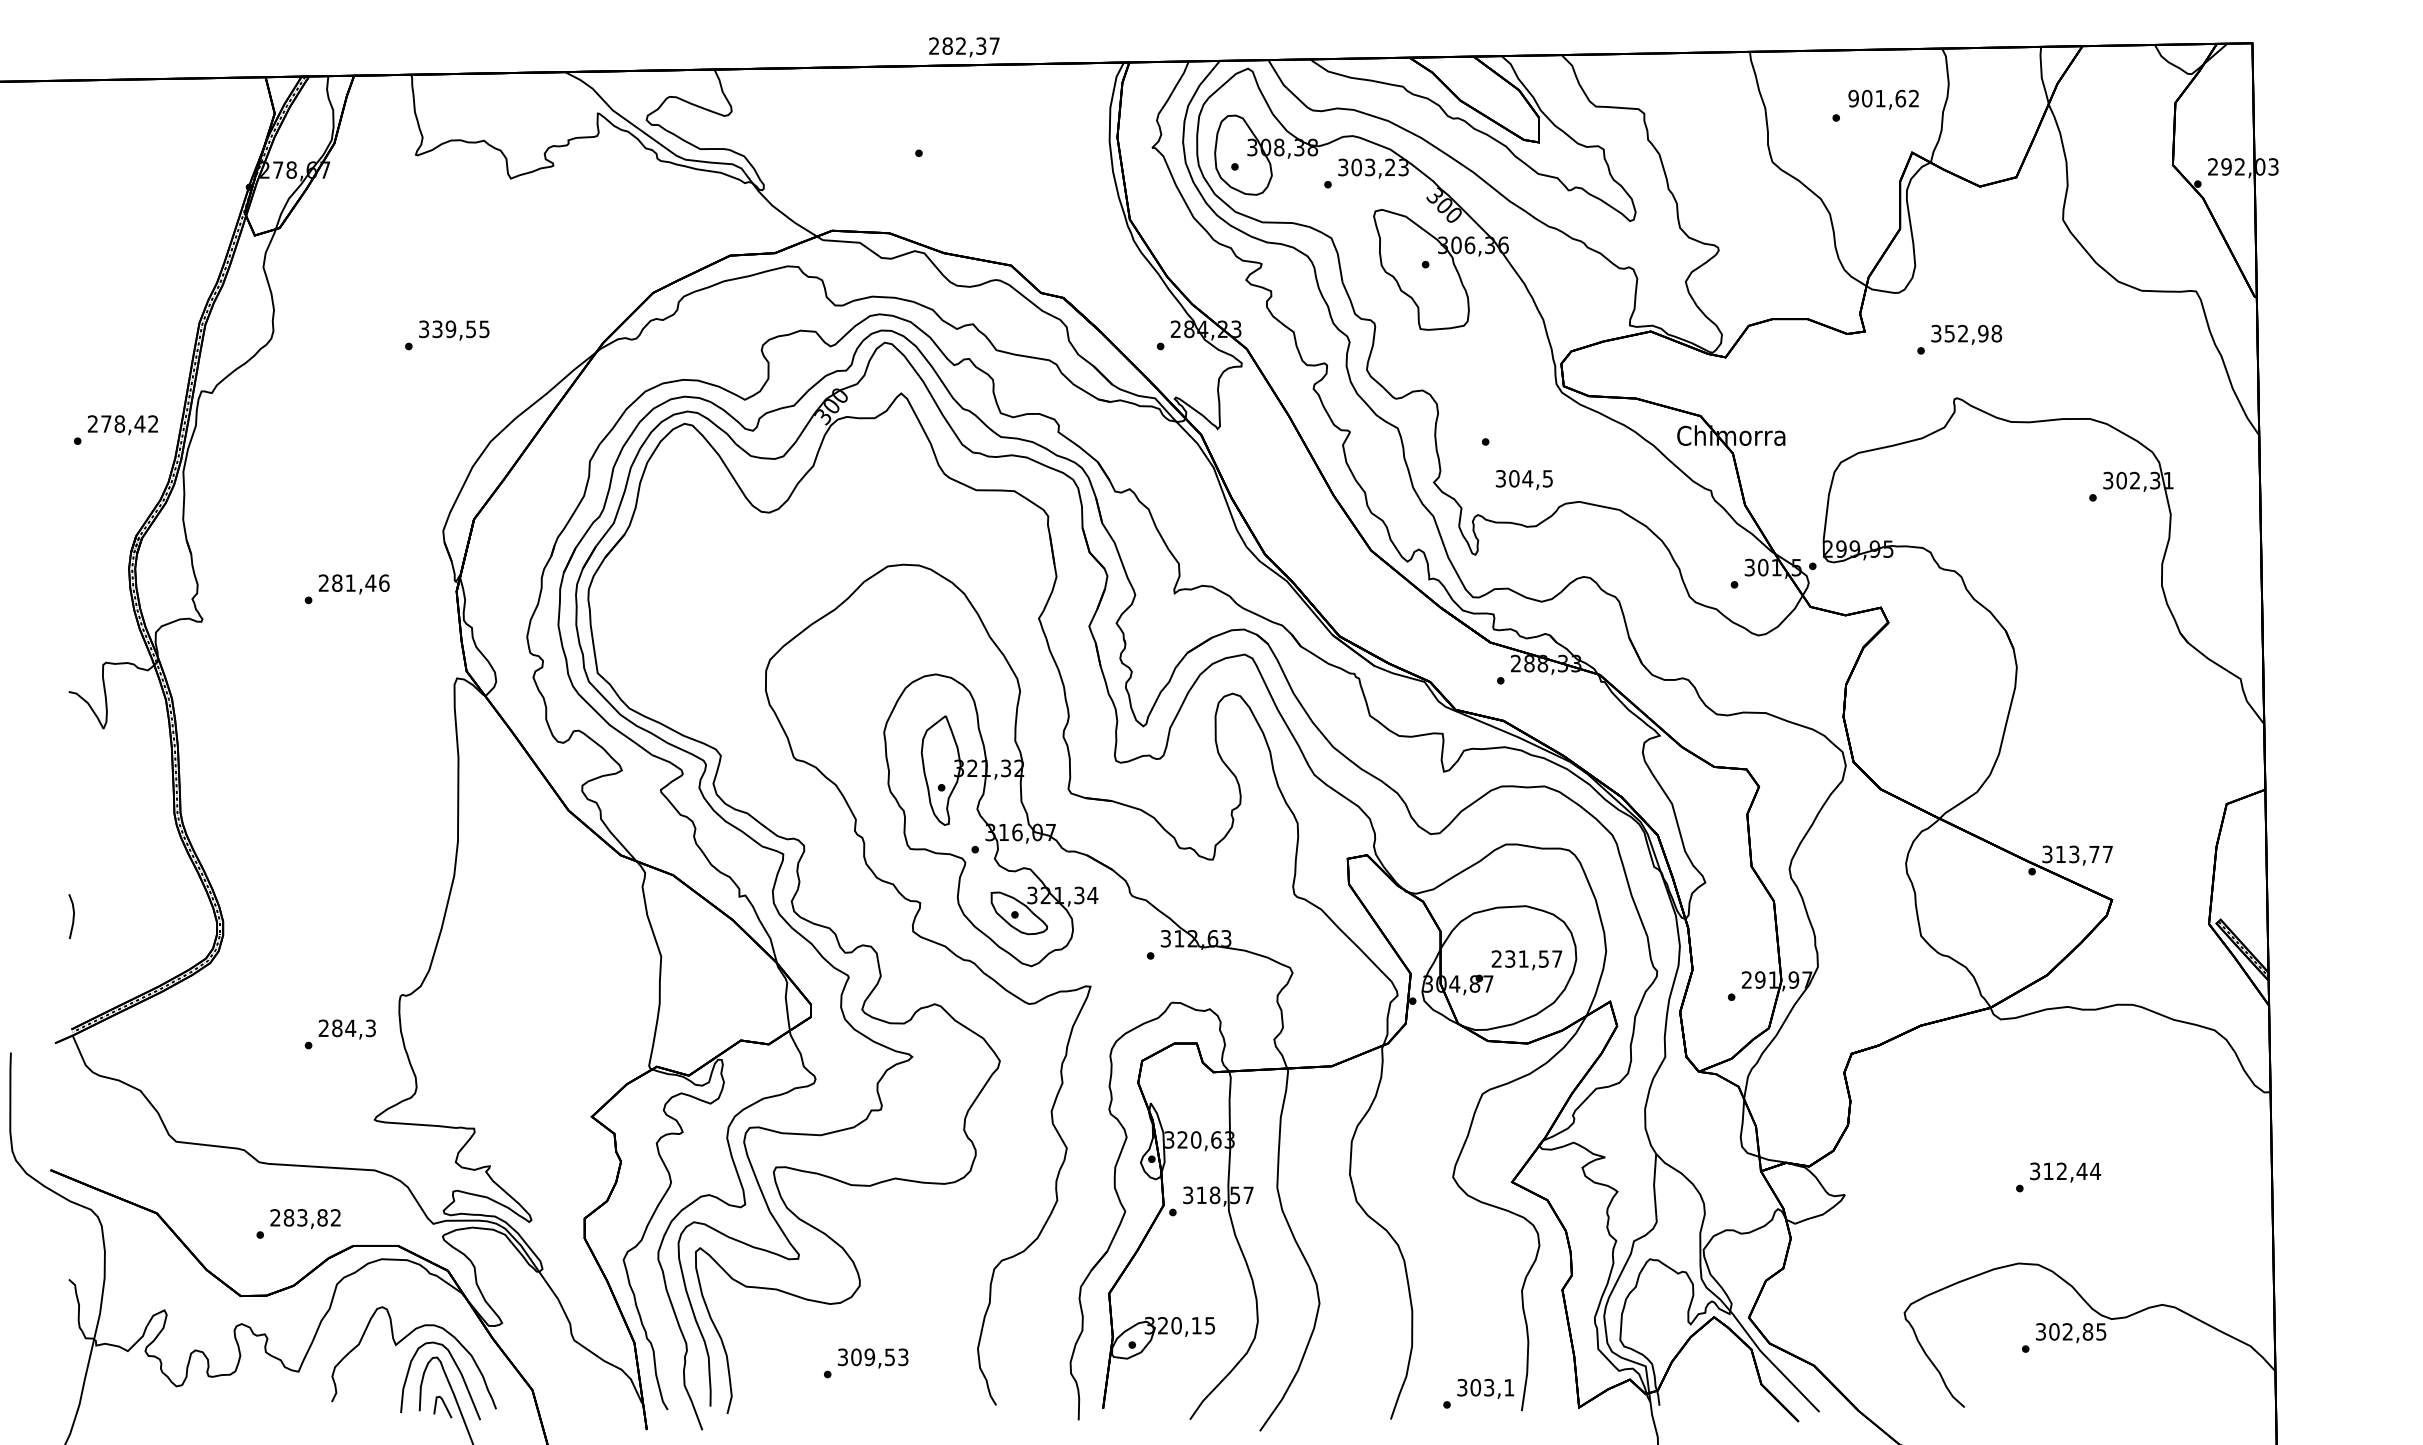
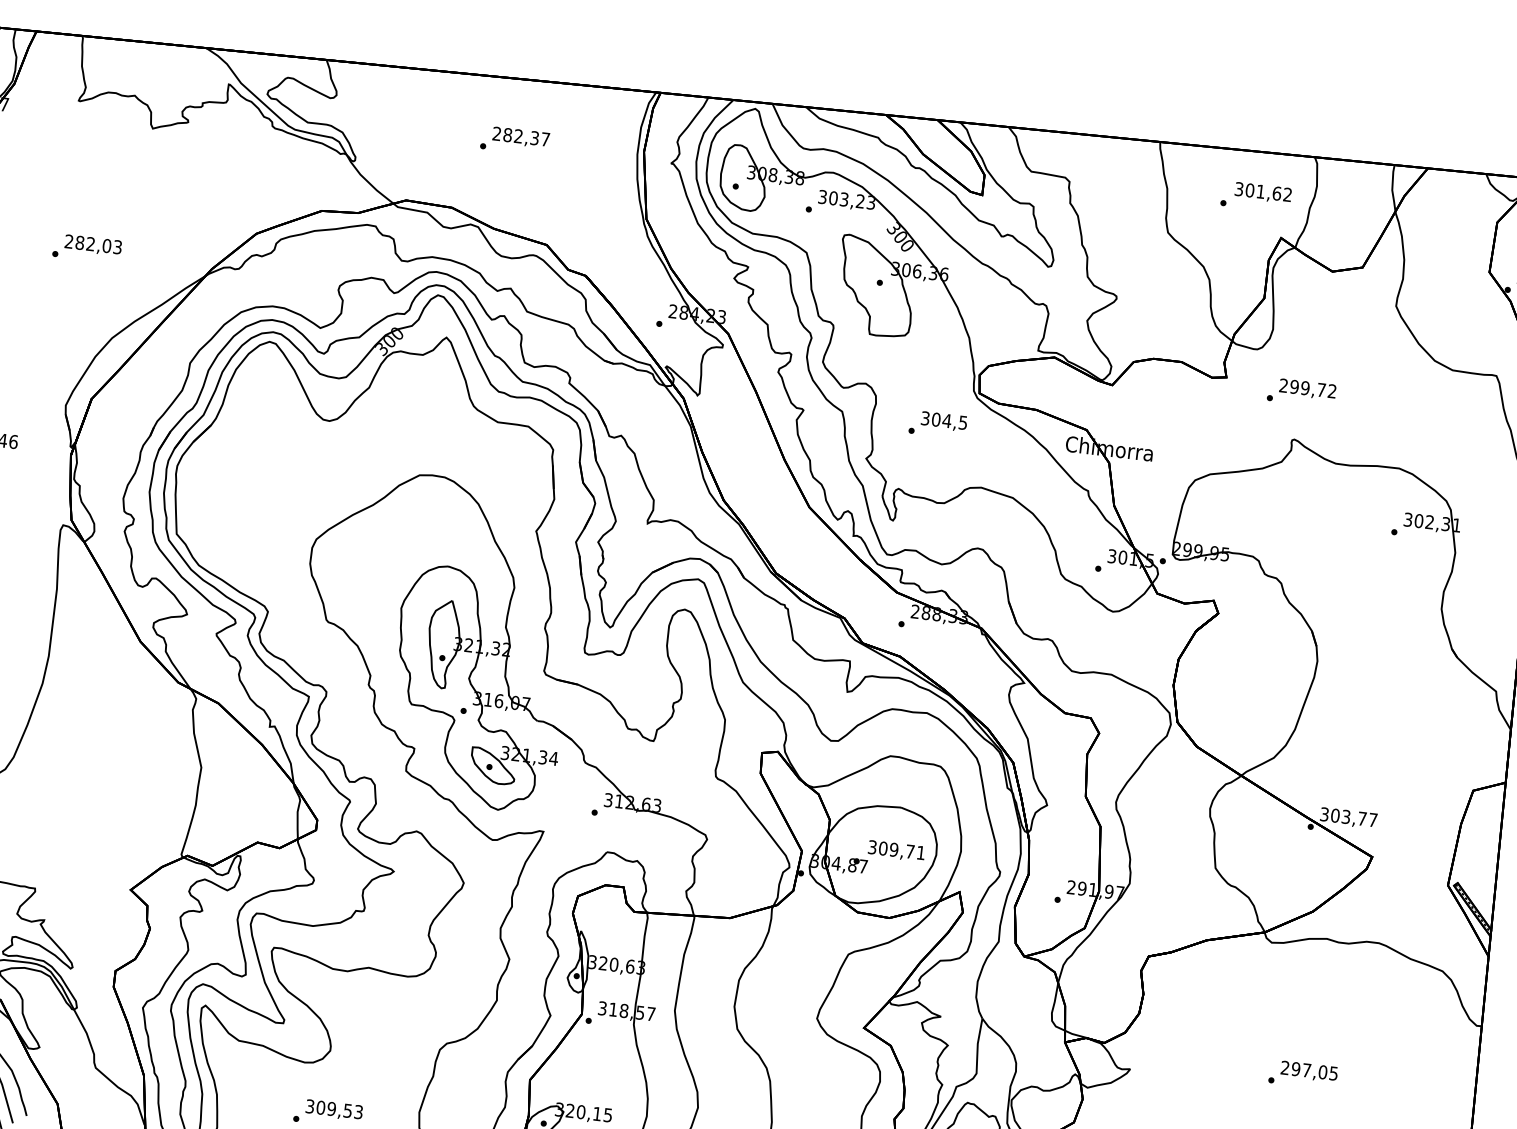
text: (964, 47) -> (521, 137), moved
text: (1853, 98) -> (1239, 189), 901,62 -> 301,62
text: (454, 329) -> (93, 244), 339,55 -> 282,03
text: (1966, 333) -> (1308, 388), 352,98 -> 299,72
text: (1523, 479) -> (943, 421), moved
text: (2060, 854) -> (1335, 815), 313,77 -> 303,77
text: (1526, 958) -> (896, 849), 231,57 -> 309,71
text: (2065, 1171) -> (1309, 1070), 312,44 -> 297,05

